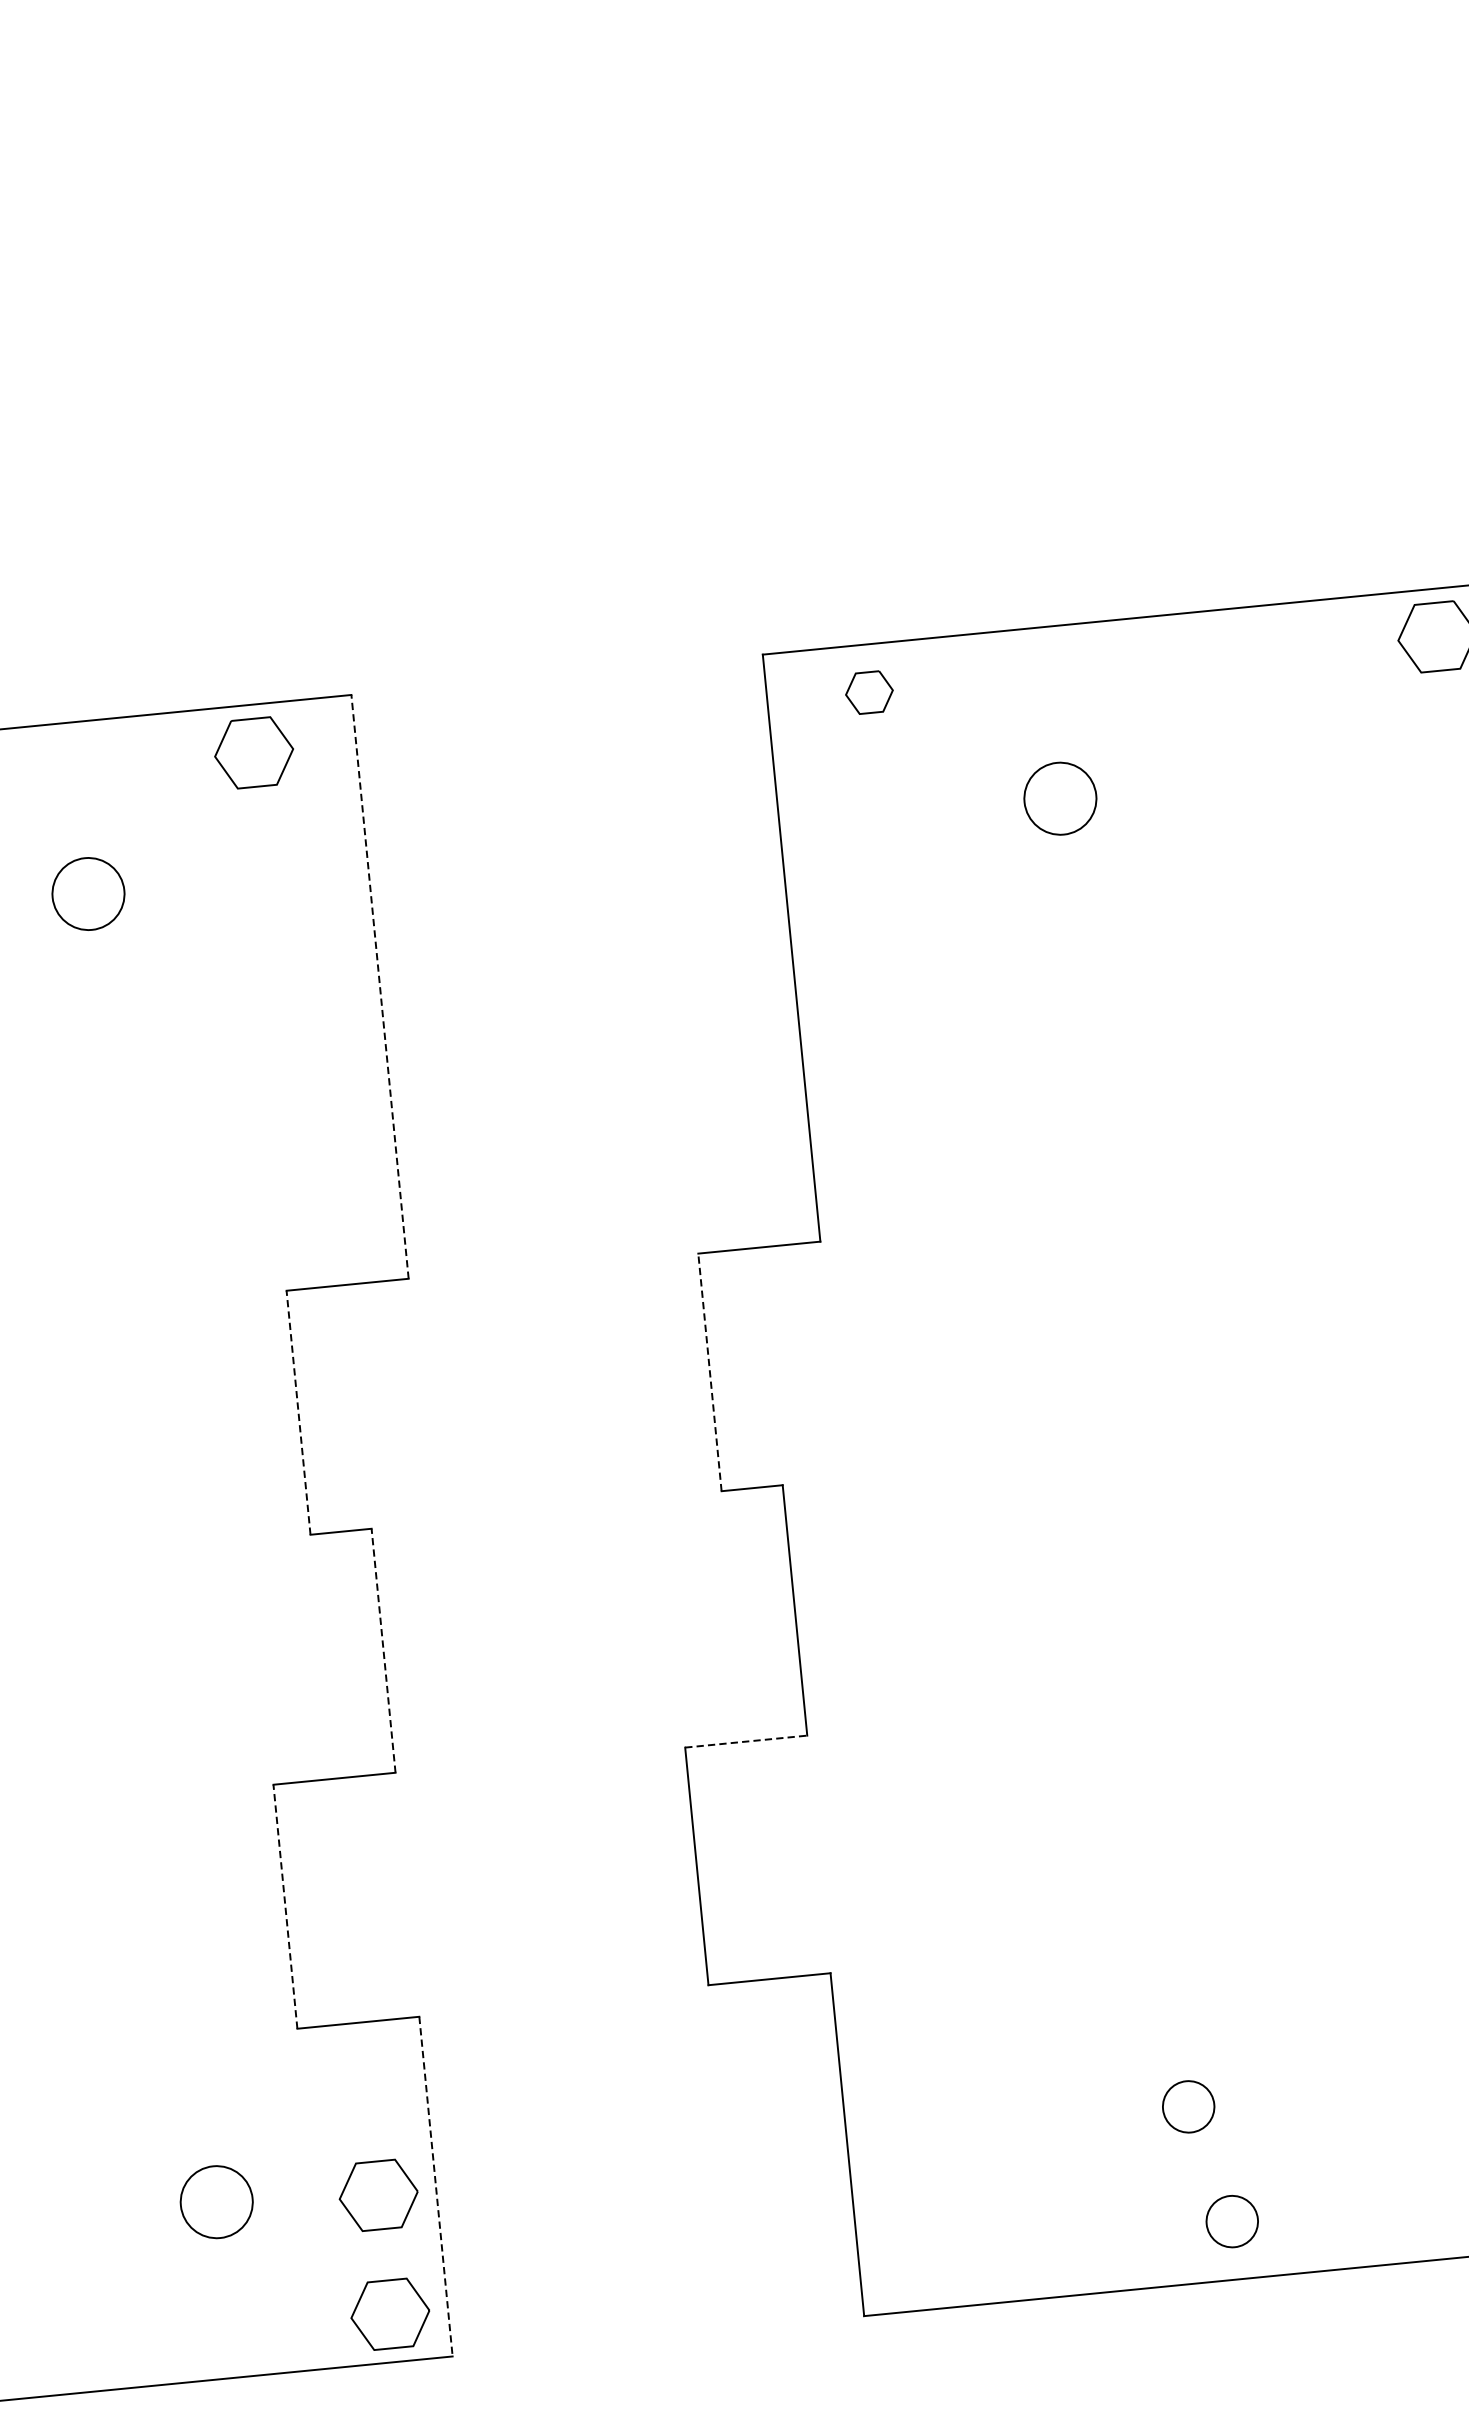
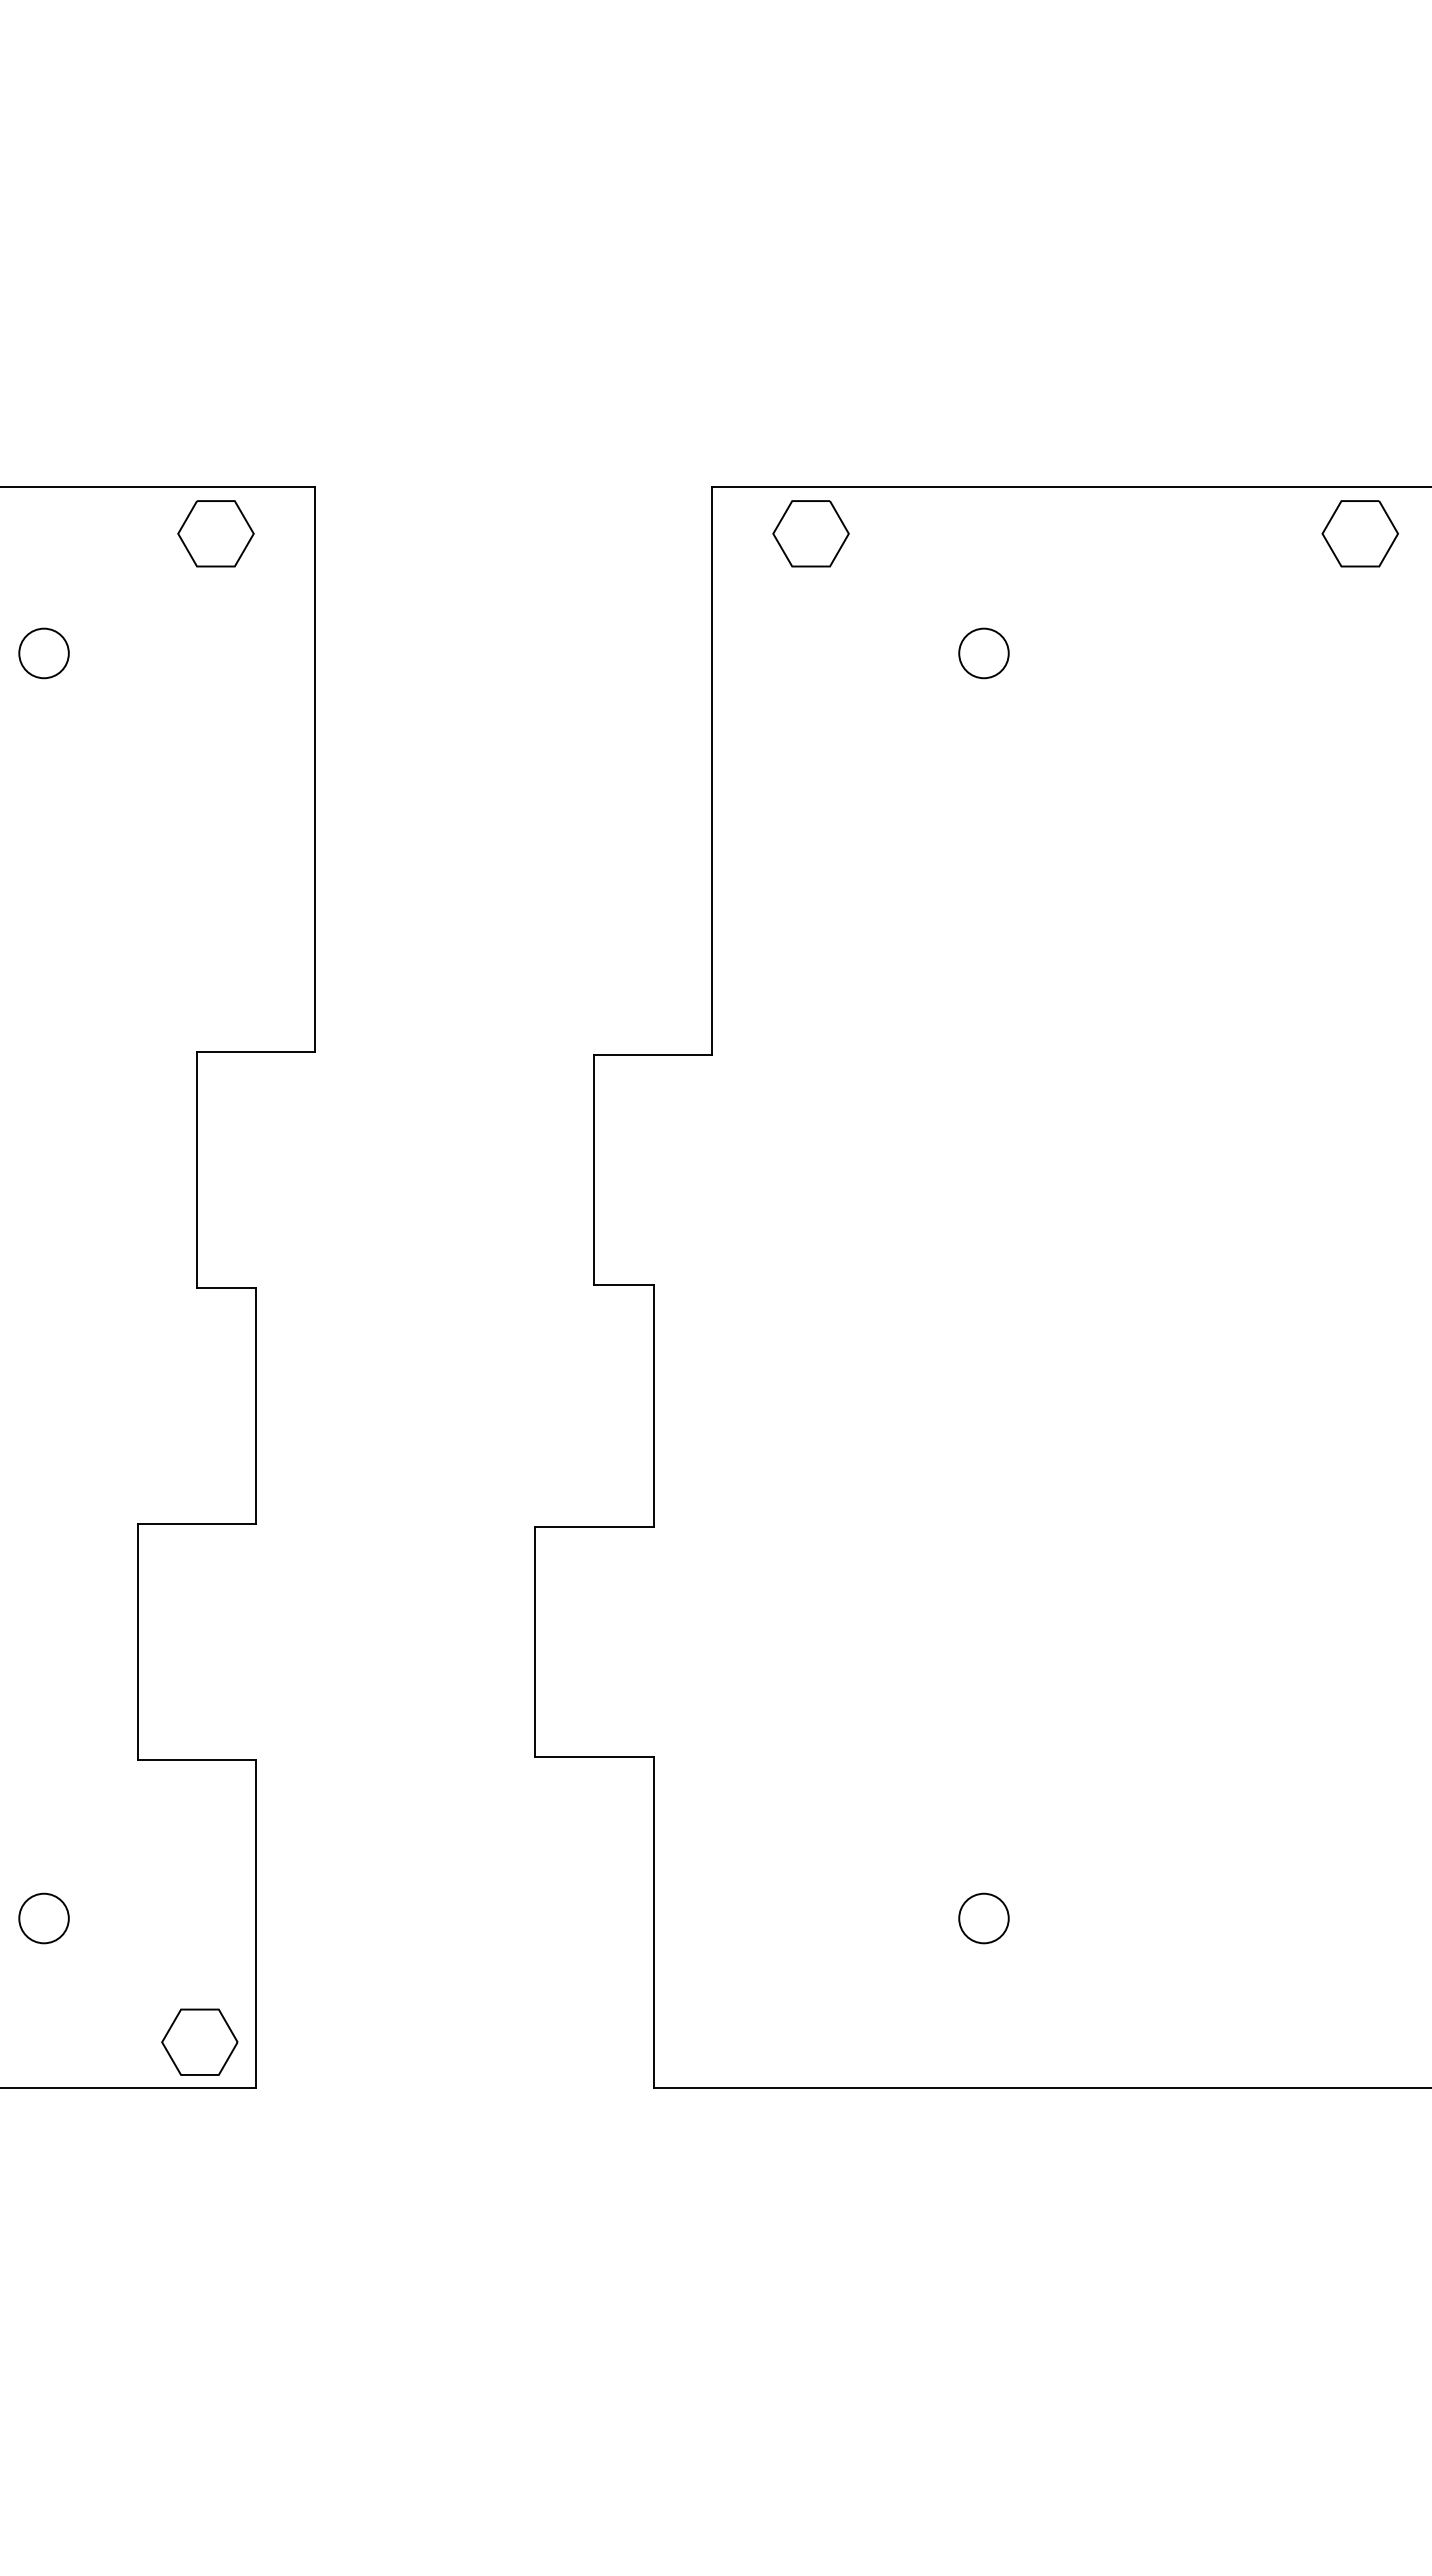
part: (868, 692) -> (810, 533), size x1.67
circle: (1059, 798) -> (983, 653), size x0.71
circle: (87, 894) -> (43, 653), size x0.71
line: (379, 986) -> (314, 769), dashed -> solid
line: (710, 1372) -> (594, 1170), dashed -> solid
line: (298, 1413) -> (196, 1170), dashed -> solid
line: (383, 1651) -> (255, 1406), dashed -> solid
line: (746, 1742) -> (594, 1527), dashed -> solid
line: (285, 1906) -> (137, 1641), dashed -> solid
line: (435, 2186) -> (255, 1924), dashed -> solid
part: (378, 2194) -> (199, 1926), removed
circle: (216, 2202) -> (43, 1918), size x0.71
circle: (1231, 2221) -> (1014, 2032), removed

